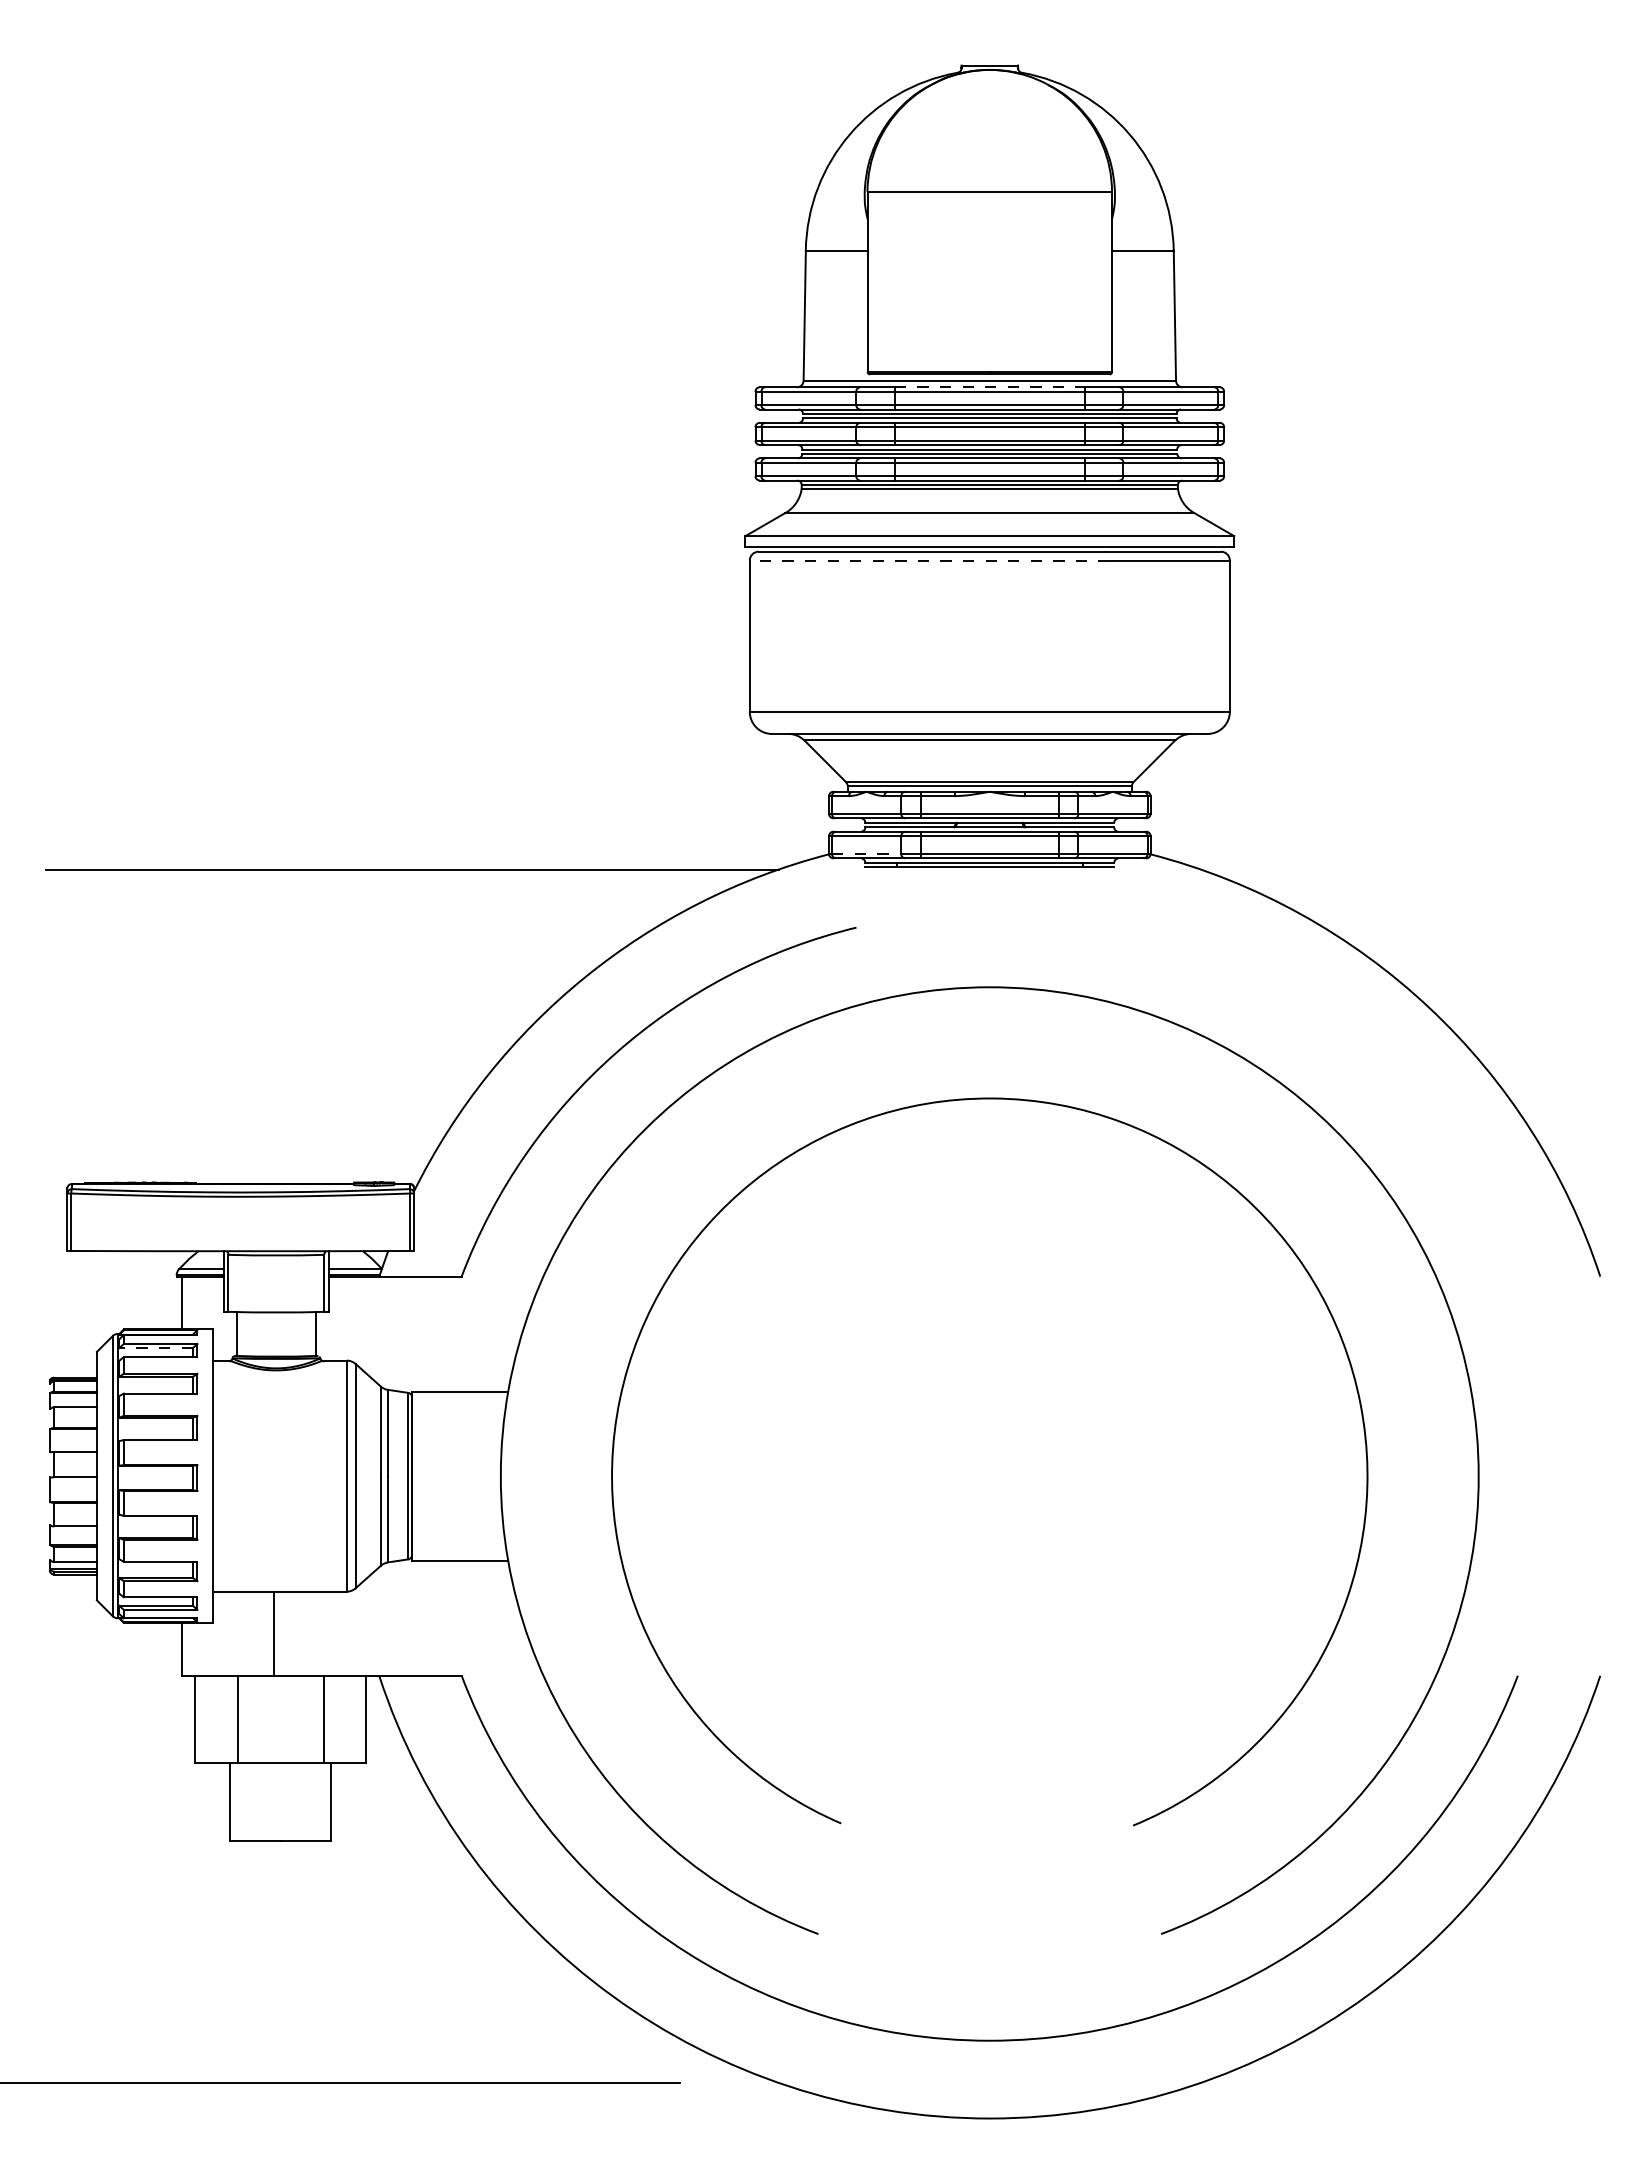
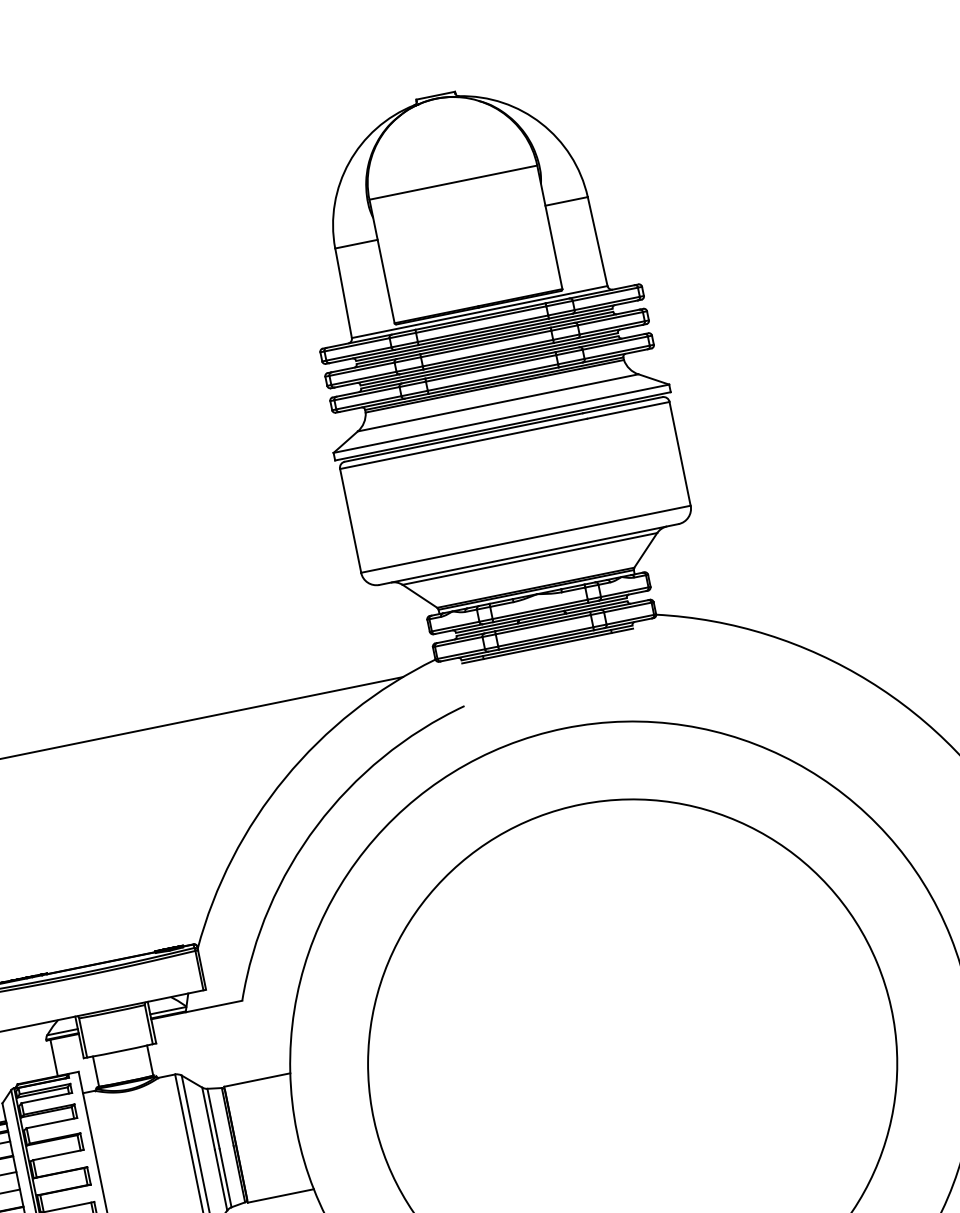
line: (989, 387) -> (480, 316), dashed -> solid
line: (929, 560) -> (463, 443), dashed -> solid
line: (866, 853) -> (461, 653), dashed -> solid
line: (156, 1348) -> (42, 1092), dashed -> solid

